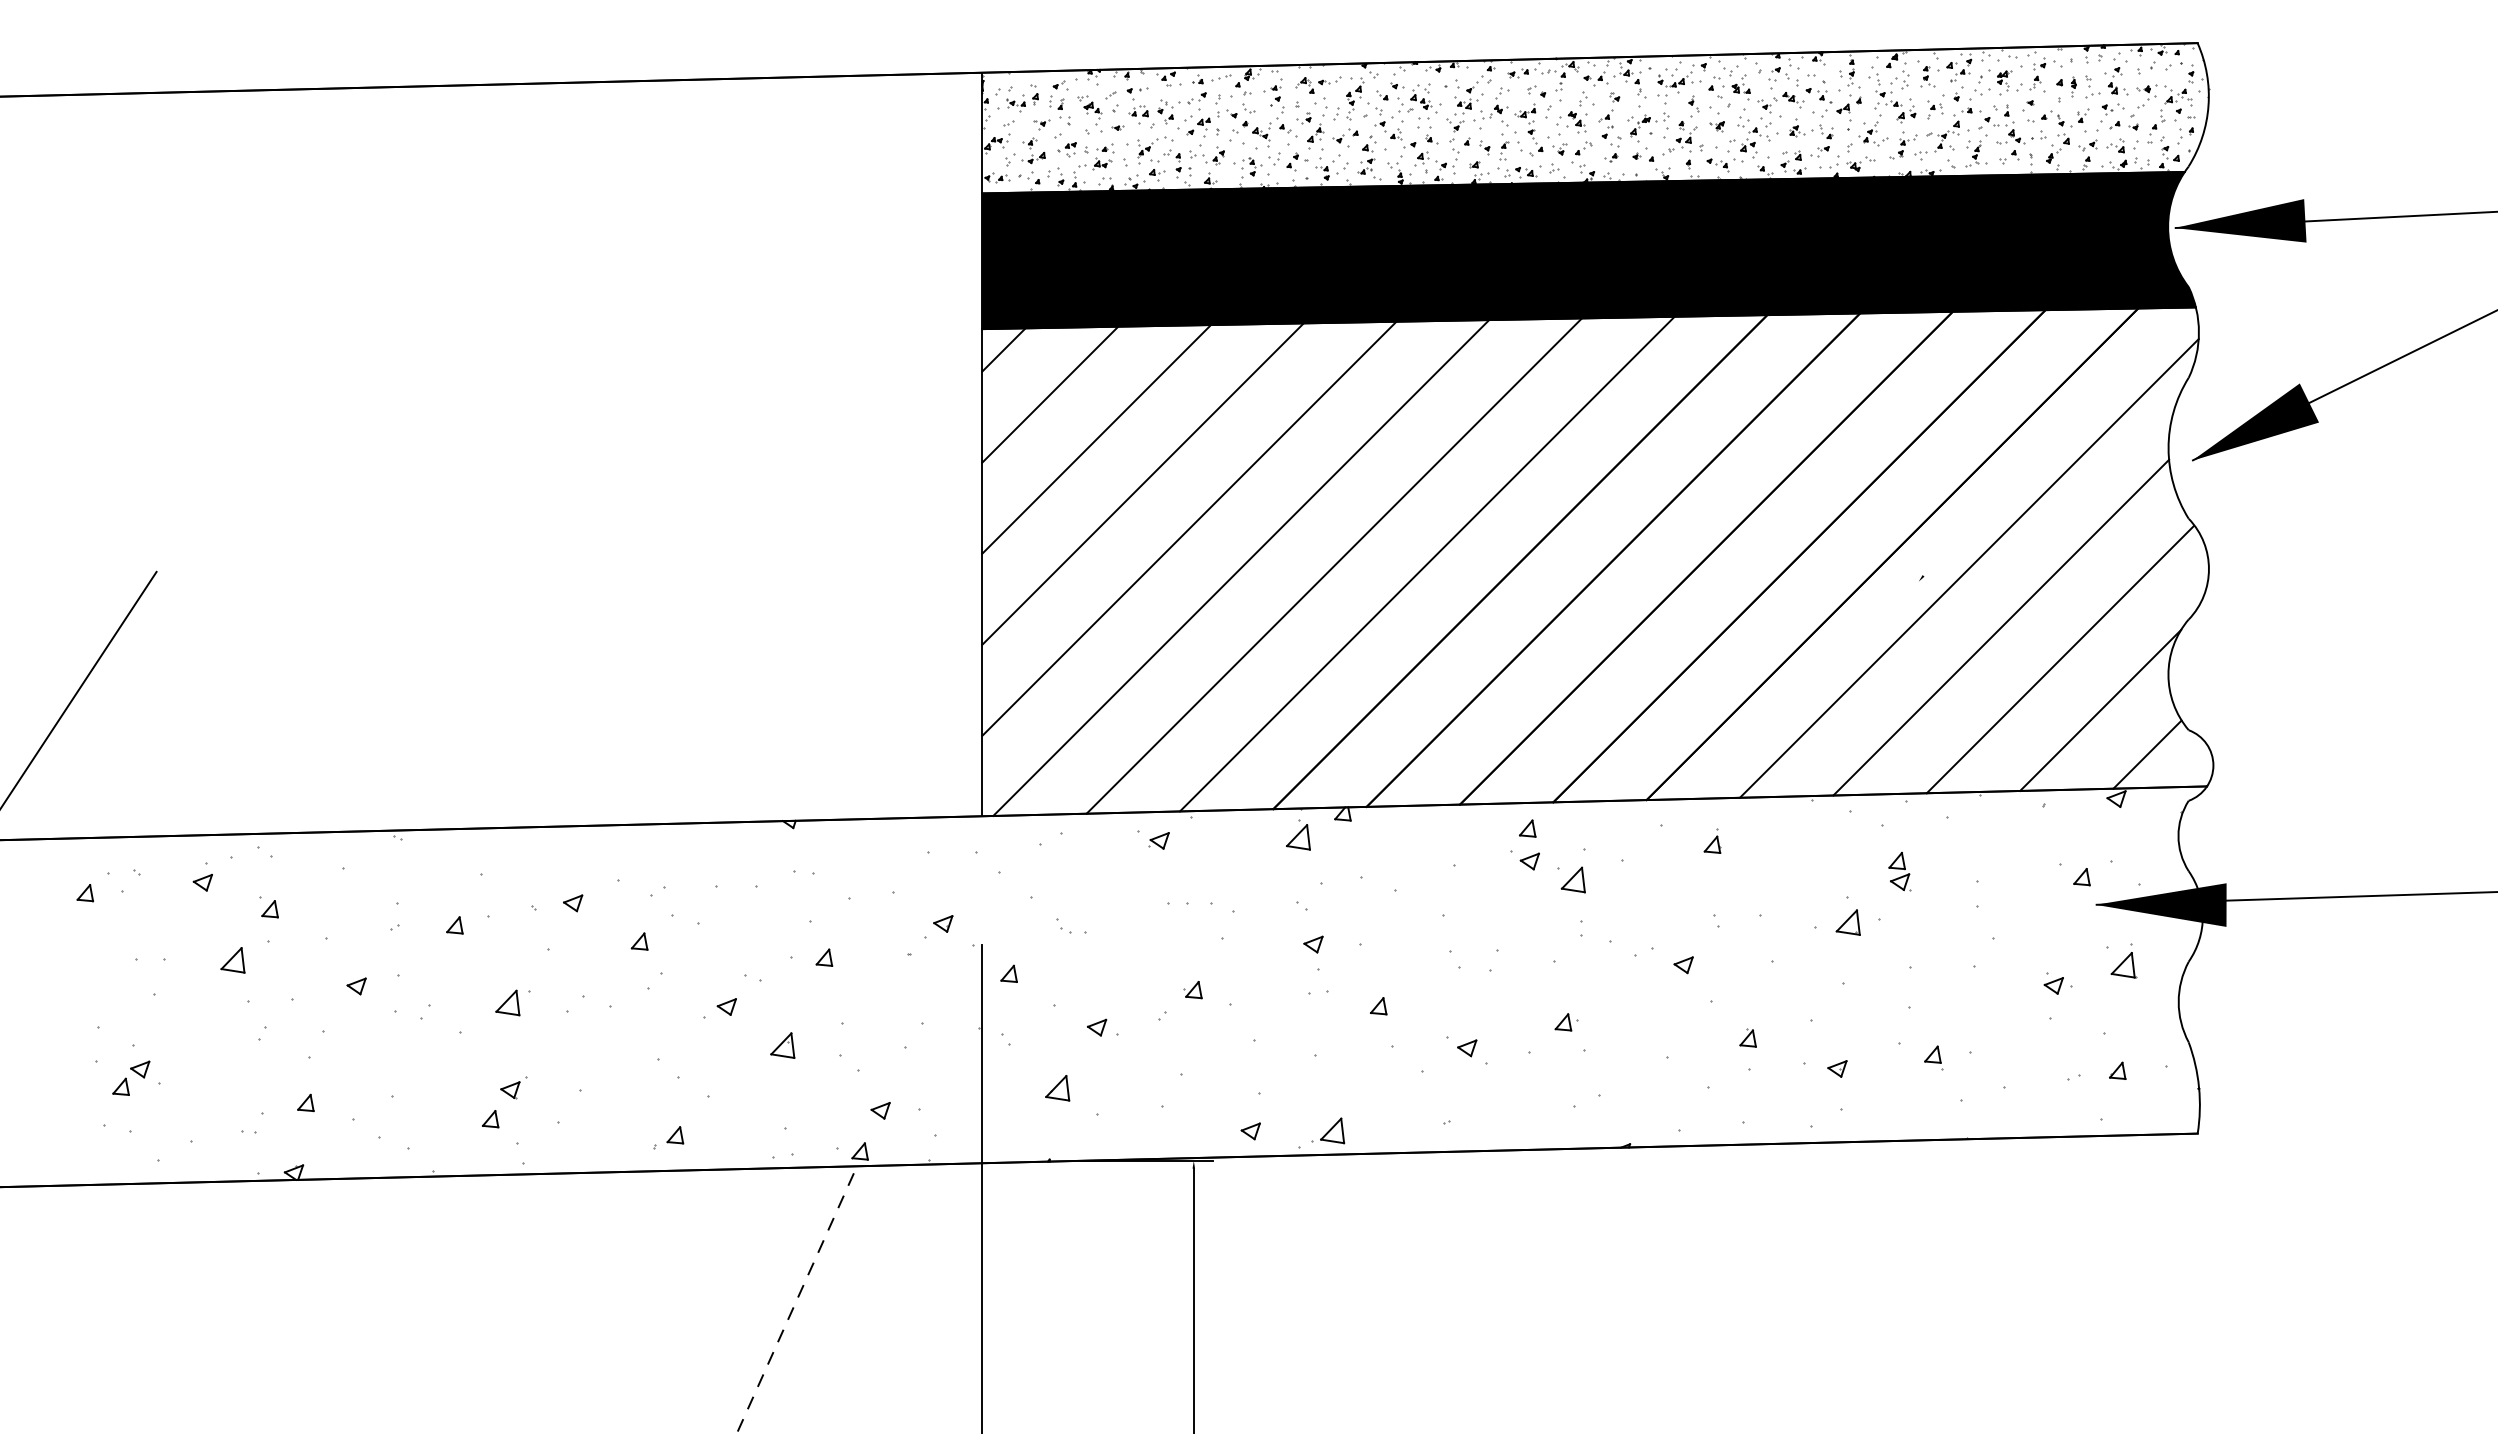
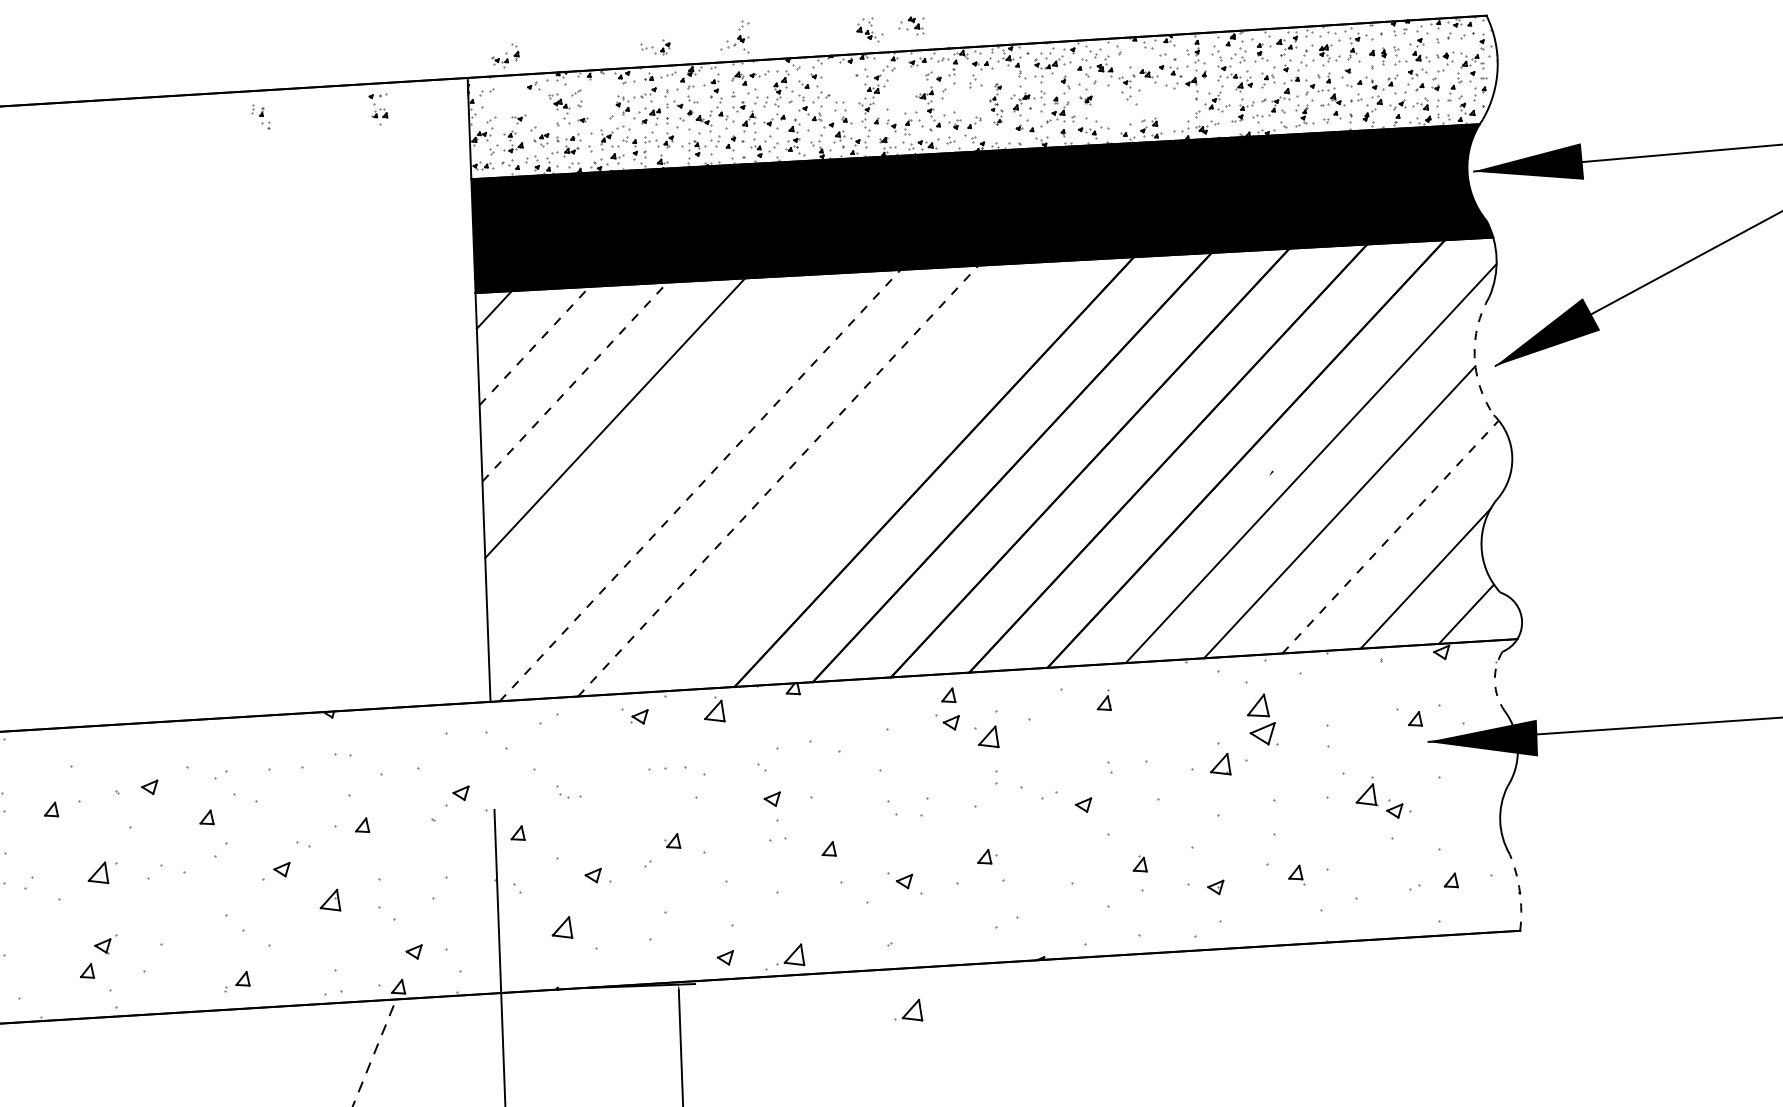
part: (1206, 44) -> (654, 47), added
part: (1783, 76) -> (1140, 56), removed
part: (1022, 98) -> (505, 56), moved
part: (1425, 98) -> (869, 30), moved
part: (1137, 105) -> (378, 108), moved
part: (1491, 106) -> (735, 36), moved
part: (1059, 110) -> (260, 117), moved
part: (1571, 122) -> (911, 26), moved
part: (1609, 127) -> (995, 104), size x0.7
part: (1812, 131) -> (1166, 101), removed
part: (1749, 137) -> (1113, 108), removed
line: (1050, 394) -> (534, 345), solid -> dashed
line: (1096, 439) -> (574, 382), solid -> dashed
arc: (2168, 448) -> (1474, 356), solid -> dashed
line: (1189, 528) -> (655, 454), removed
line: (1426, 563) -> (855, 476), removed
line: (1334, 565) -> (778, 480), solid -> dashed
line: (1241, 568) -> (700, 485), solid -> dashed
line: (2060, 659) -> (1390, 537), solid -> dashed
part: (1298, 834) -> (714, 708), moved
arc: (2178, 835) -> (1494, 681), solid -> dashed
part: (1899, 871) -> (1261, 720), size x1.6
part: (2123, 960) -> (1366, 790), moved
arc: (2199, 1087) -> (1520, 892), solid -> dashed
part: (1466, 1201) -> (908, 1010), added

